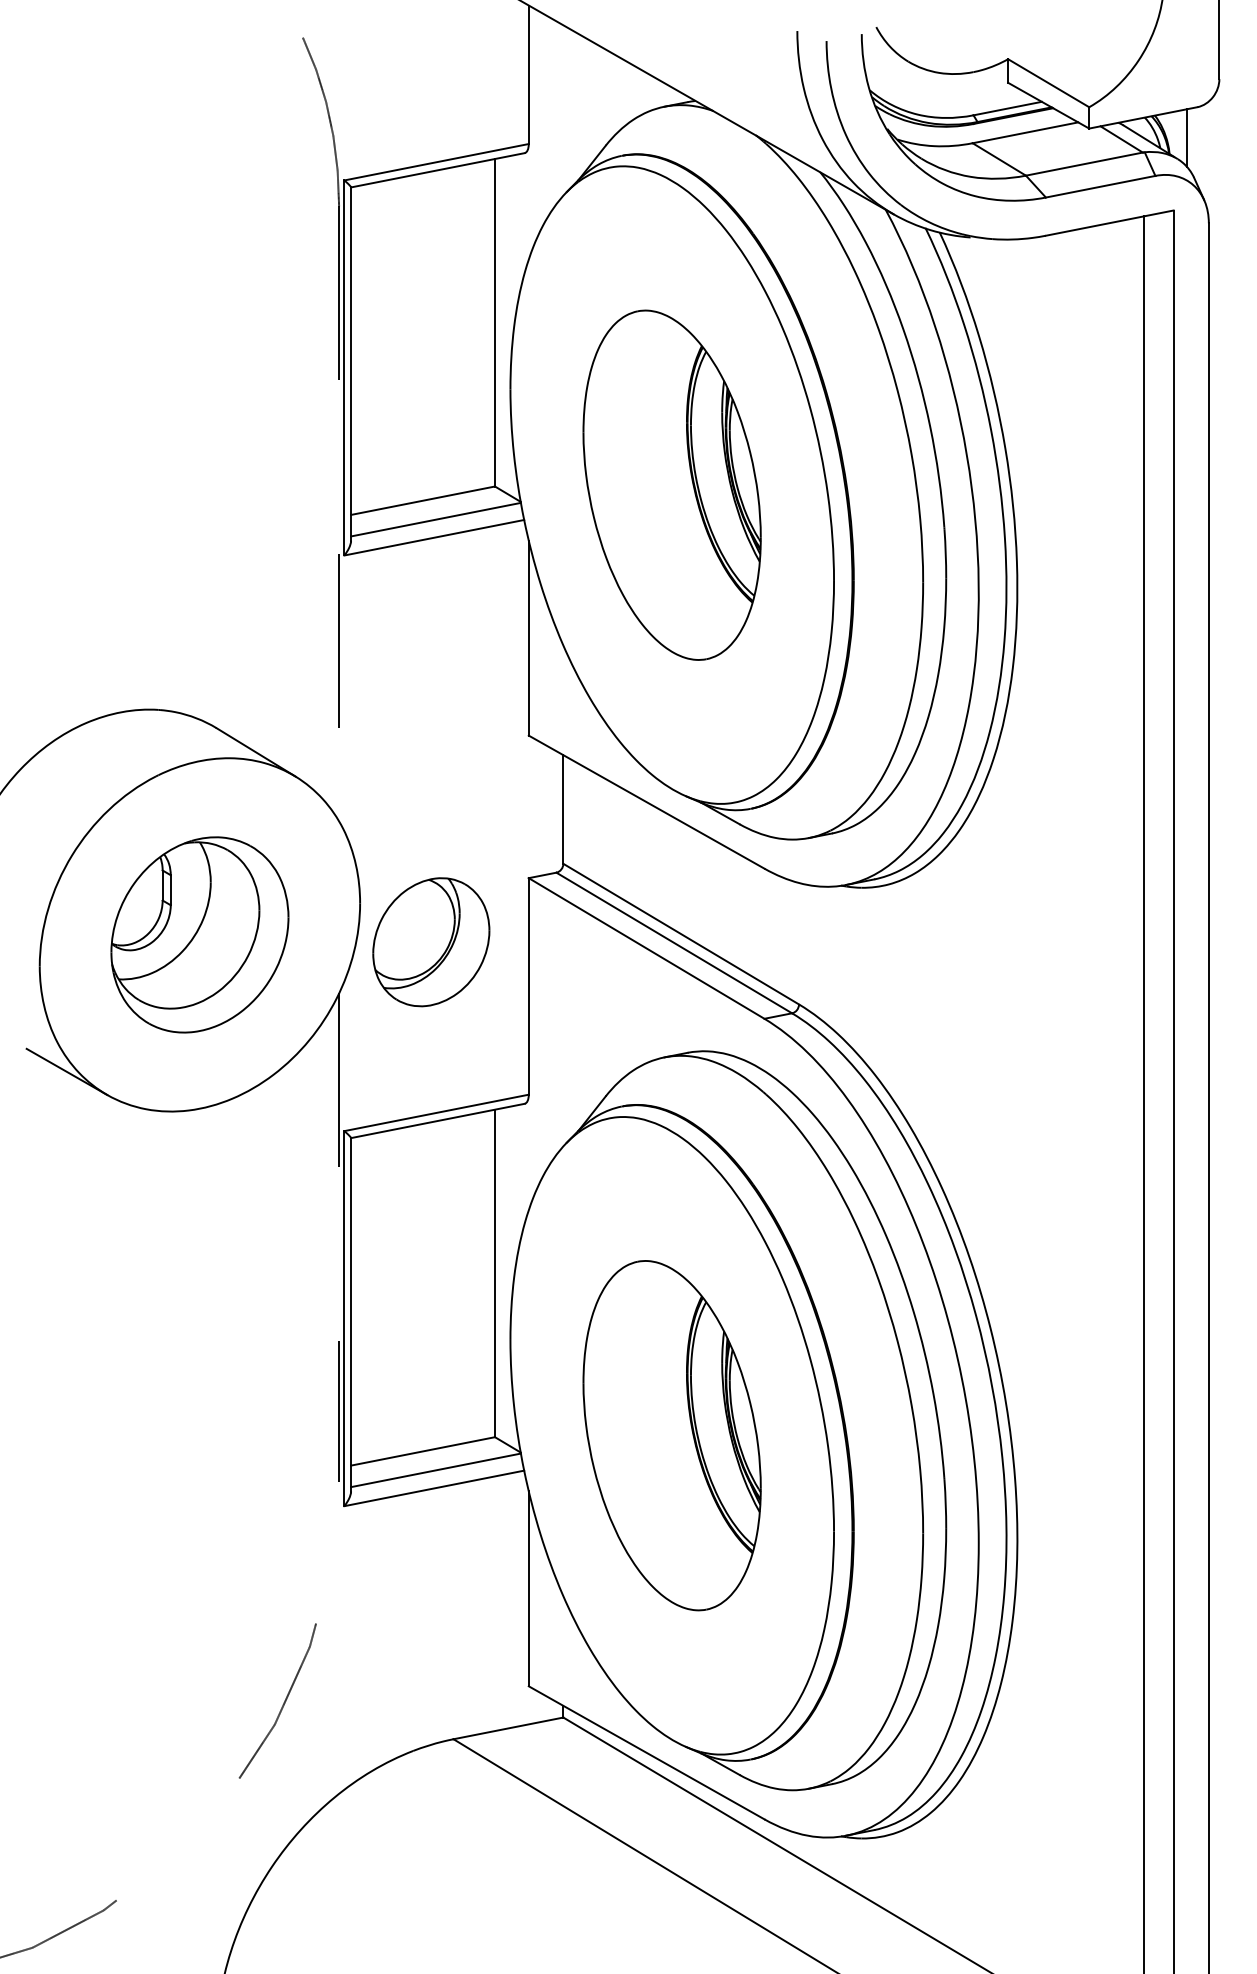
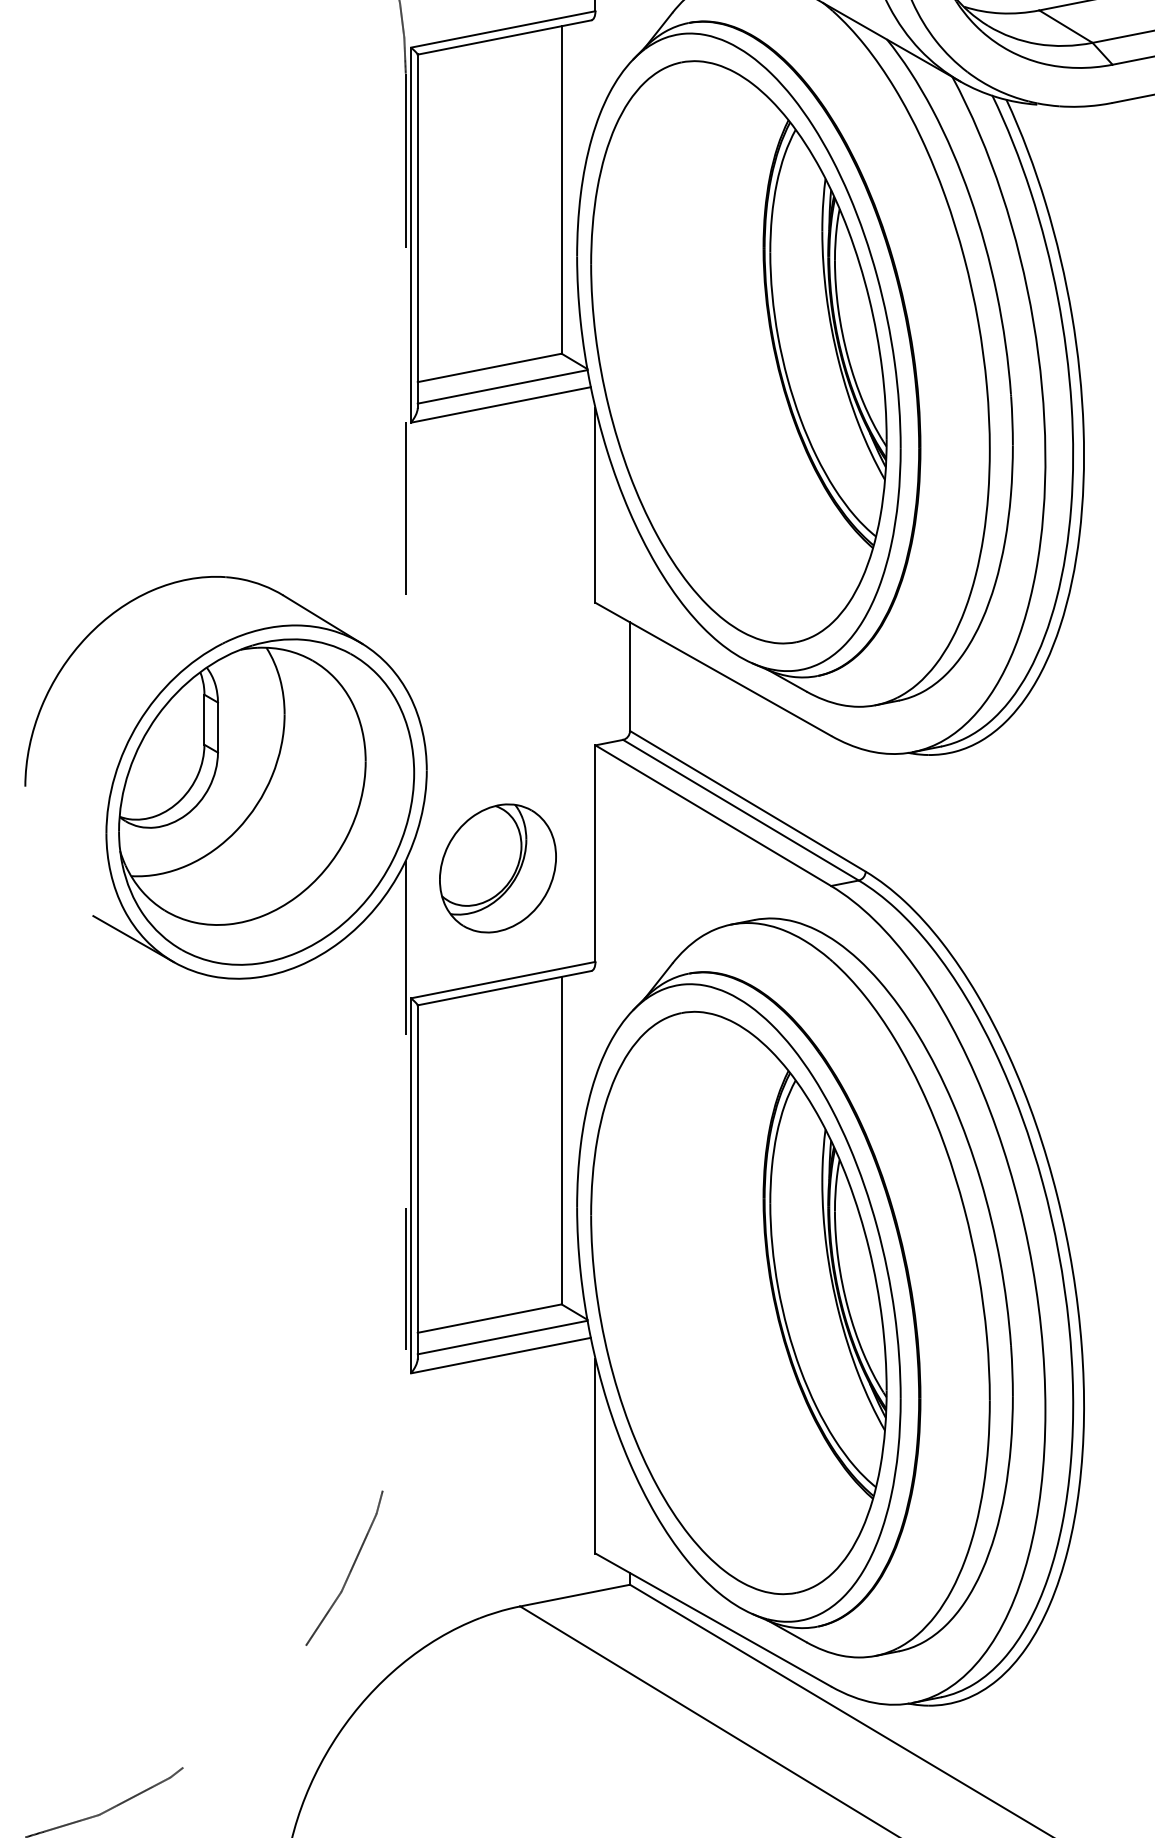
part: (671, 485) -> (738, 352), size x1.67
part: (199, 934) -> (266, 801), size x1.67
part: (431, 942) -> (498, 868), moved
part: (671, 1435) -> (738, 1302), size x1.67

